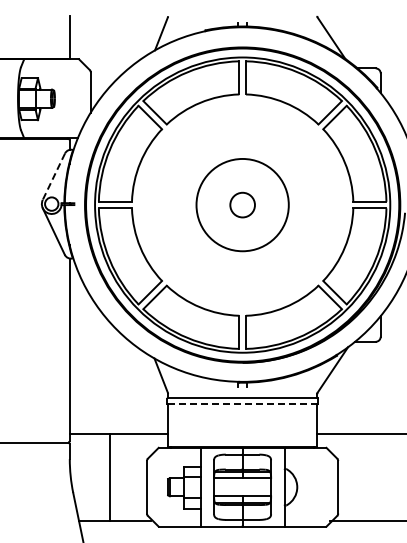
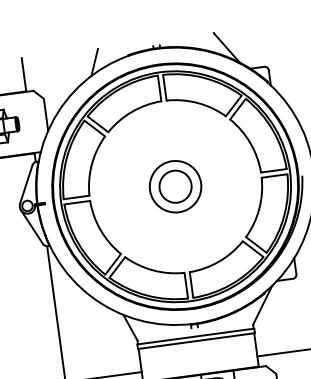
line: (53, 176) -> (25, 184), dashed -> solid
circle: (242, 204) -> (175, 186), size x1.67
circle: (242, 205) -> (175, 187), size x0.71
line: (242, 404) -> (196, 341), dashed -> solid

